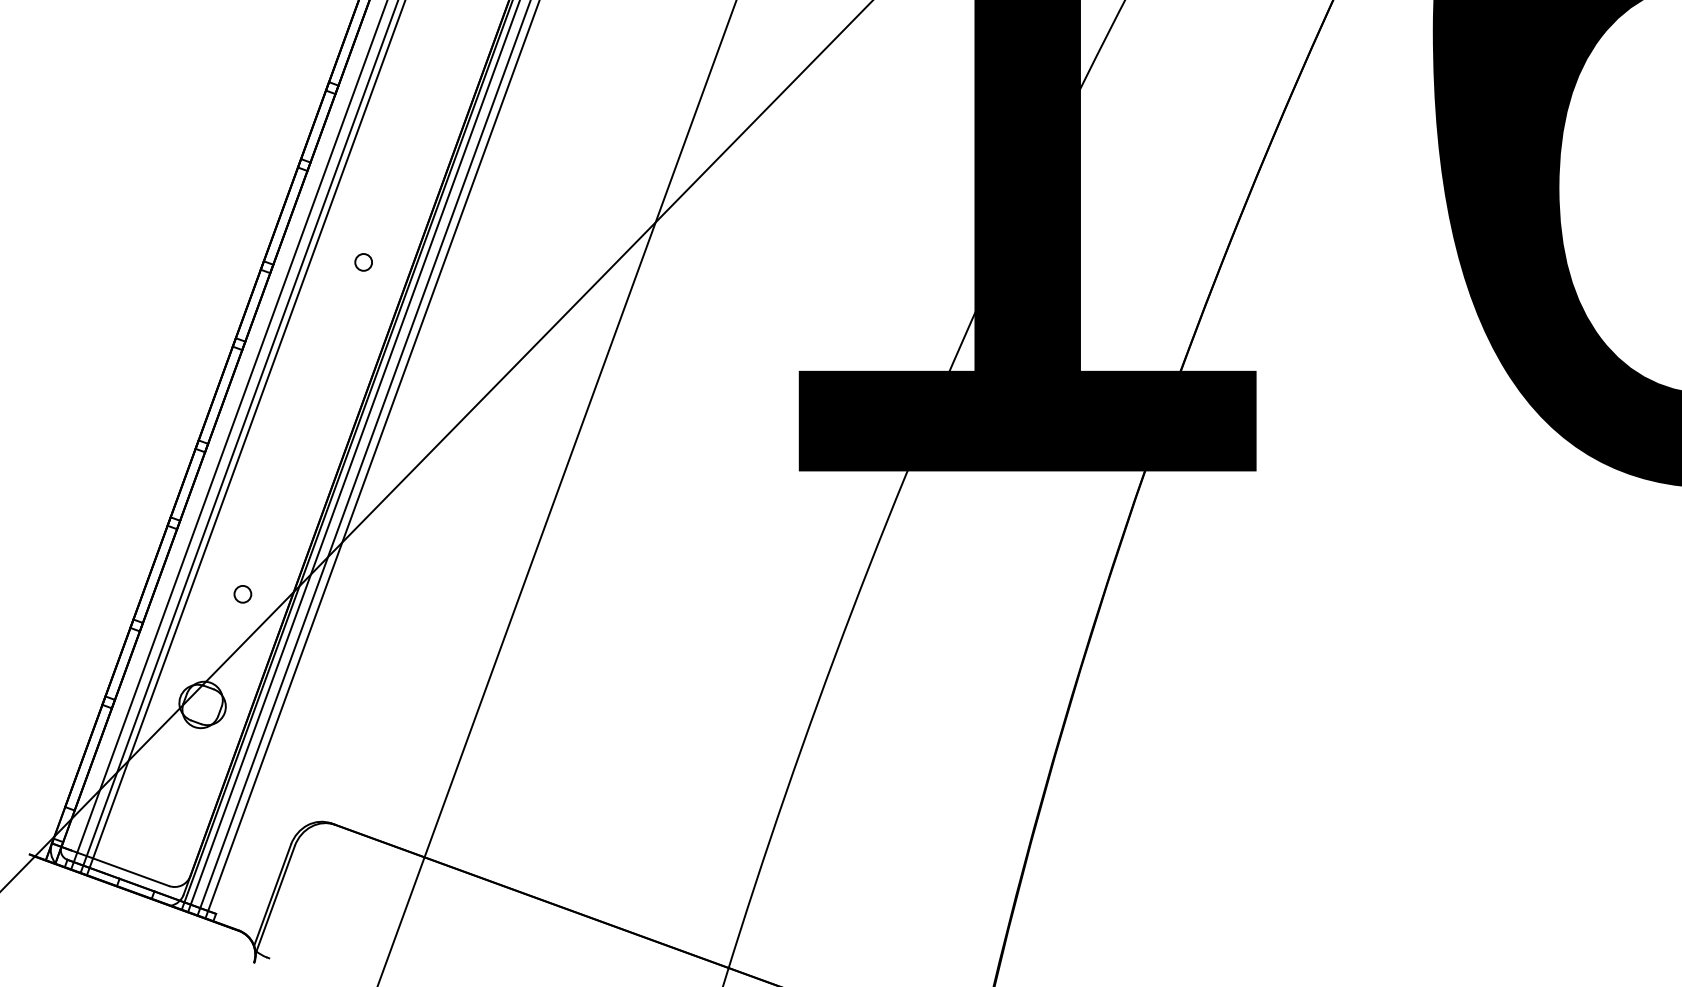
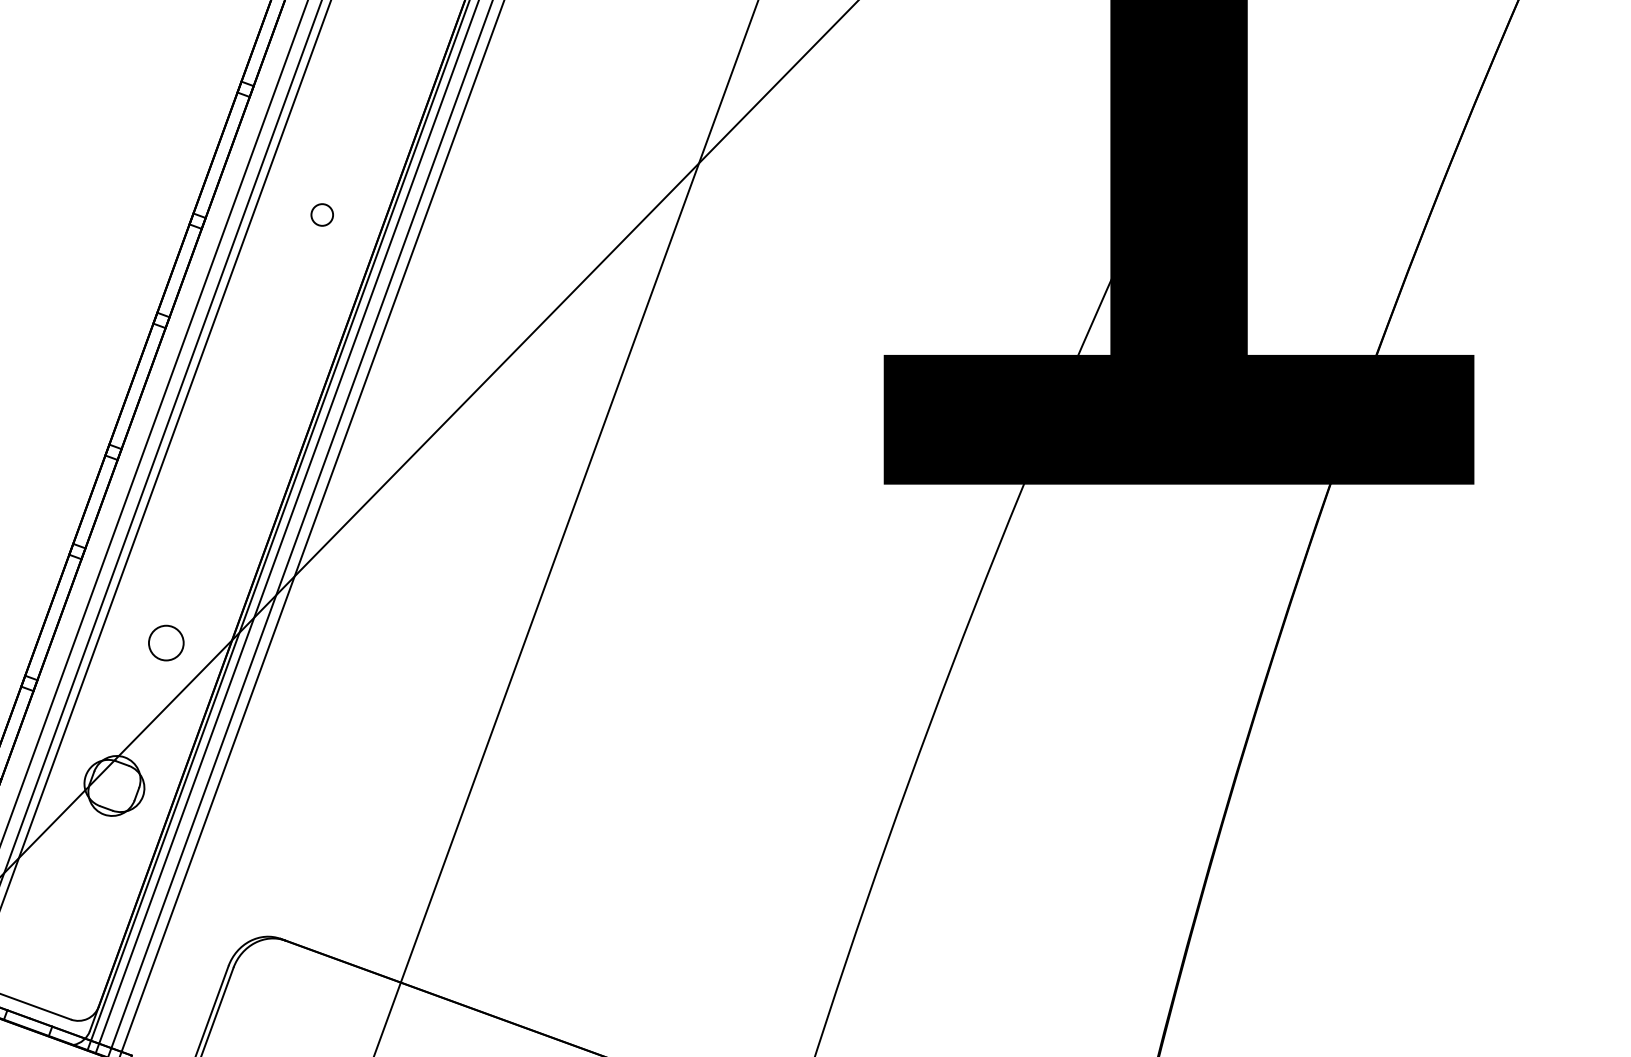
circle: (242, 594) -> (165, 643), size x1.6

